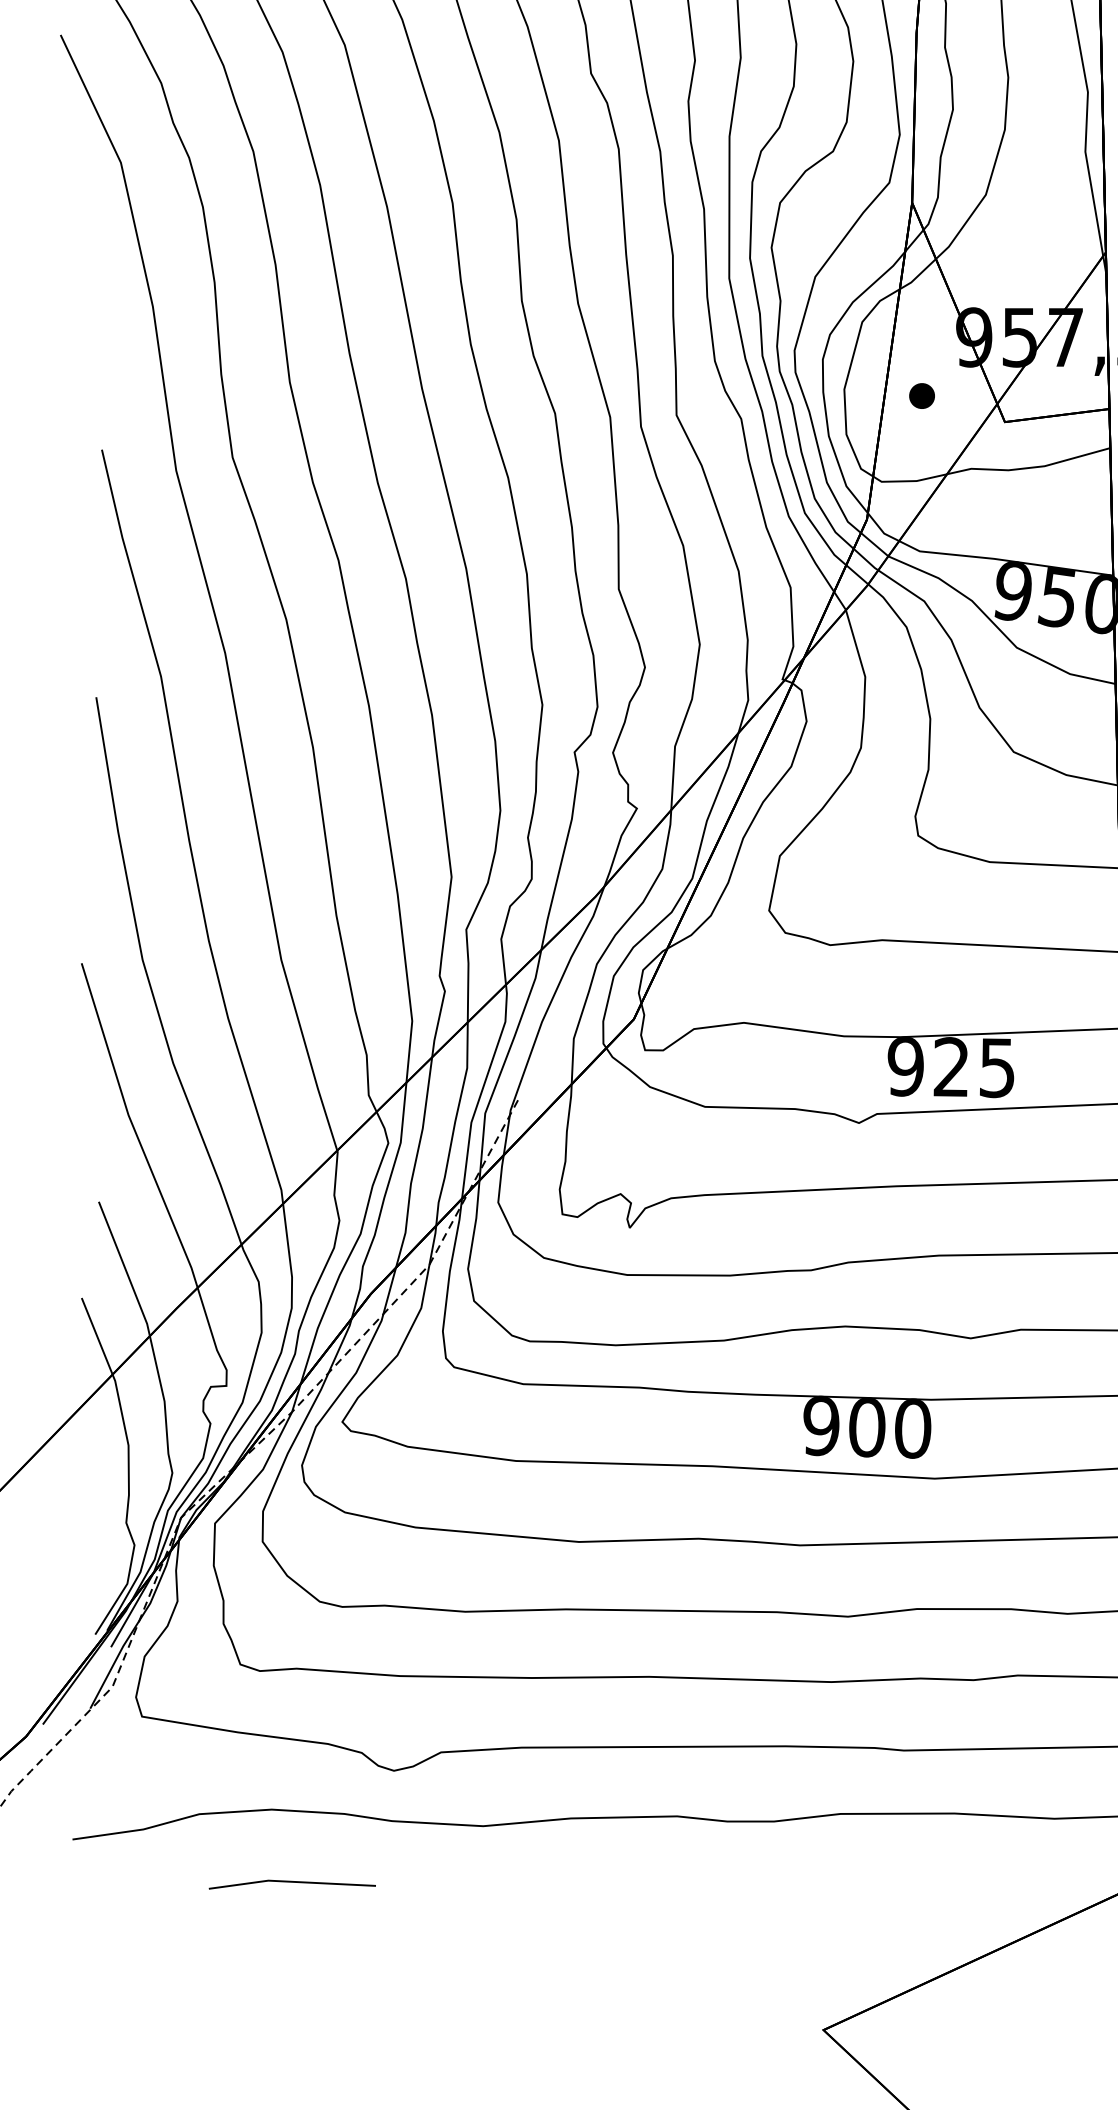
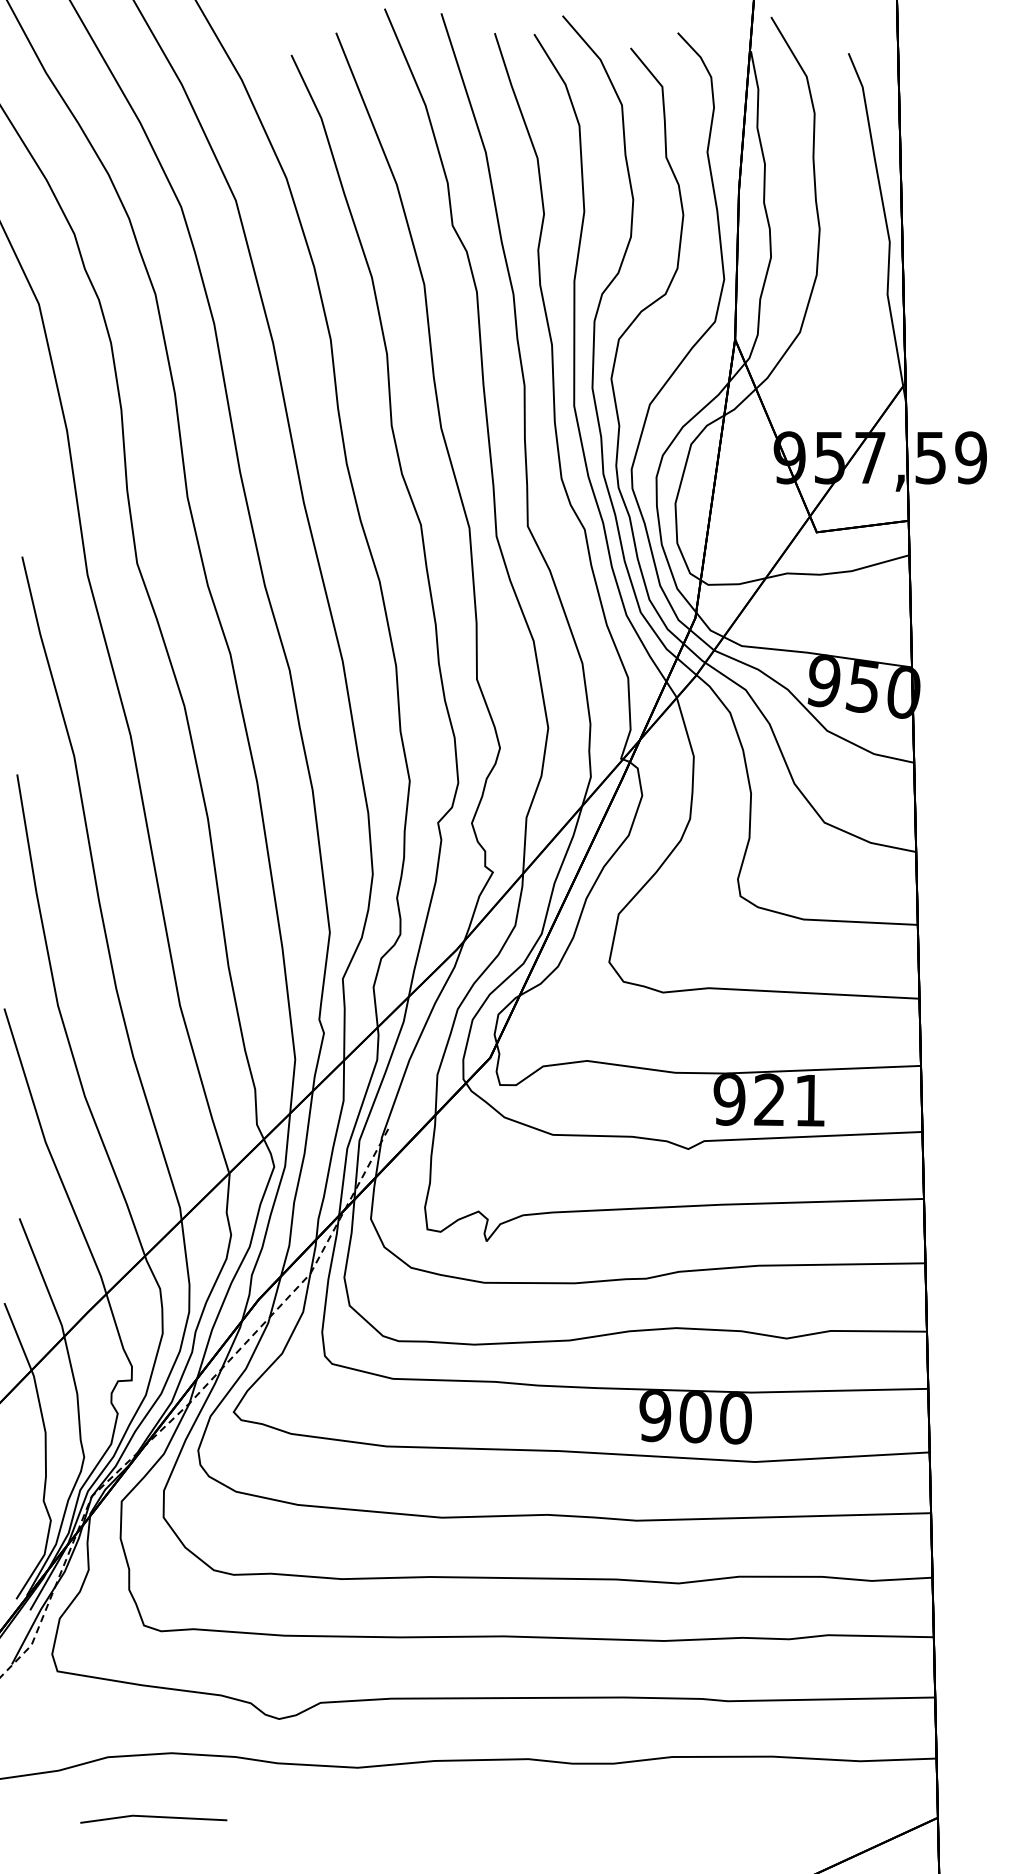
part: (921, 396) -> (743, 509), removed
text: (996, 1067) -> (809, 1100), 925 -> 921
line: (292, 1882) -> (153, 1817), moved

